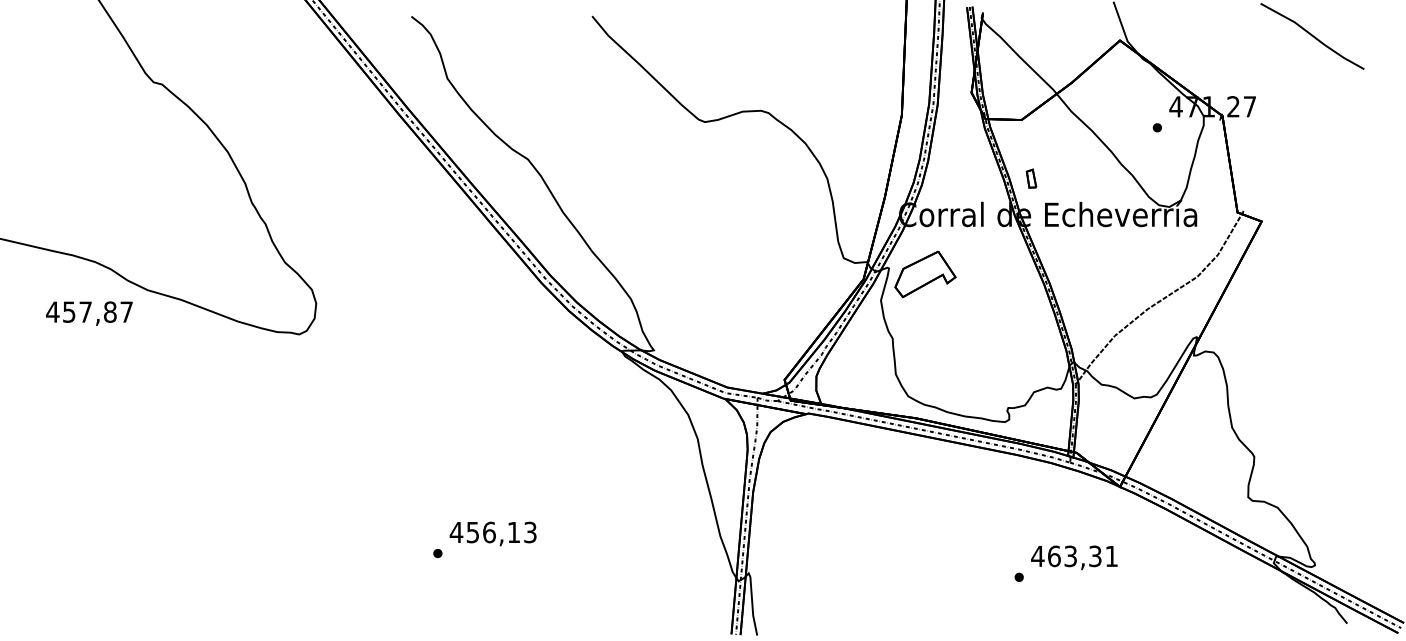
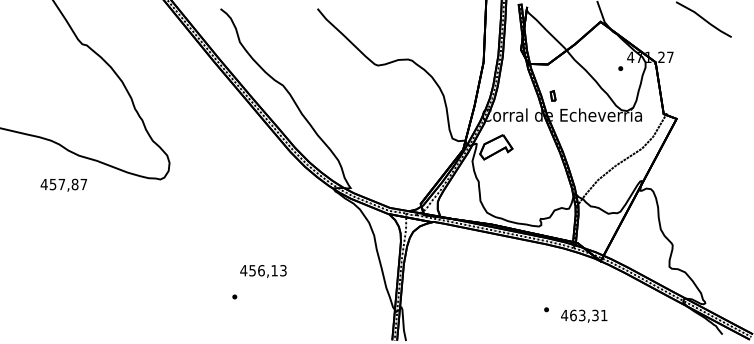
text: (88, 312) -> (63, 184), moved
text: (493, 533) -> (263, 271), moved
text: (1074, 556) -> (584, 315), moved

